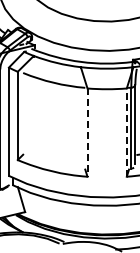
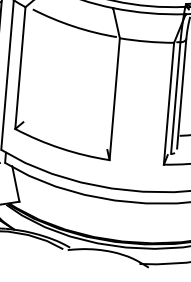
line: (126, 132) -> (168, 103), dashed -> solid
line: (87, 133) -> (114, 100), dashed -> solid

